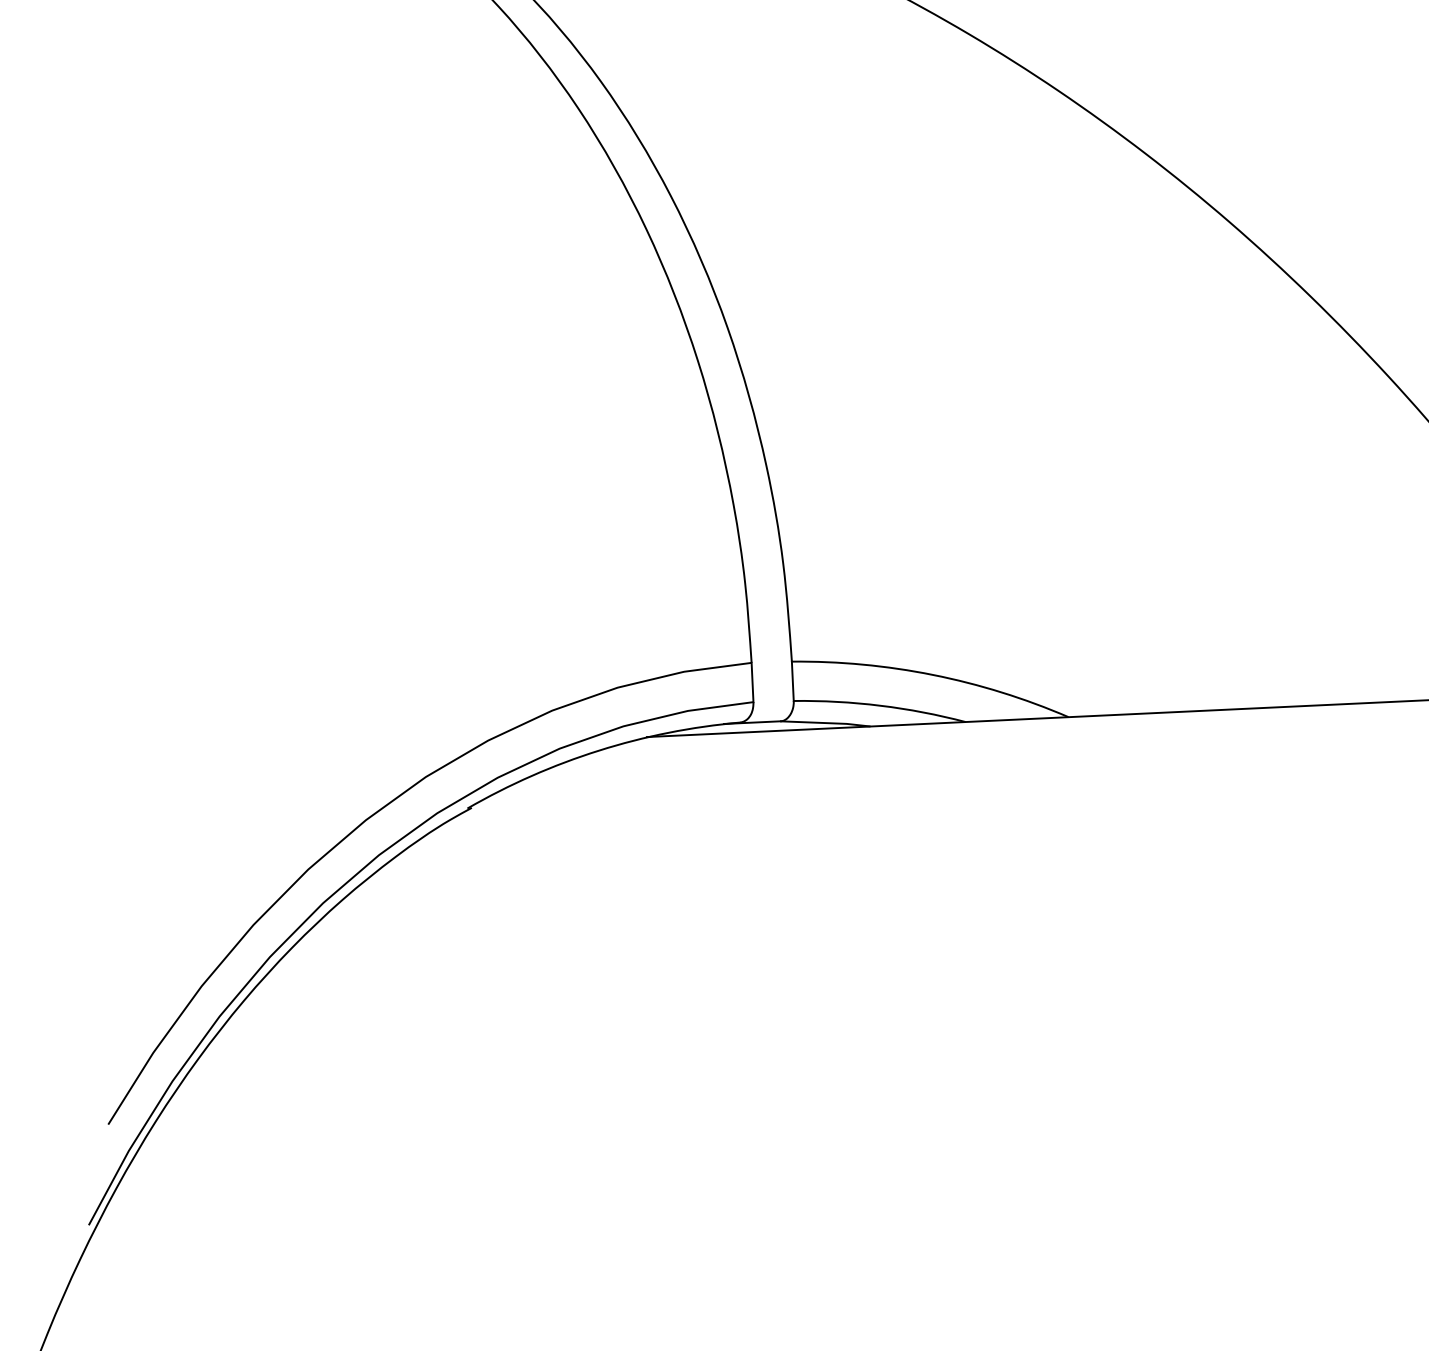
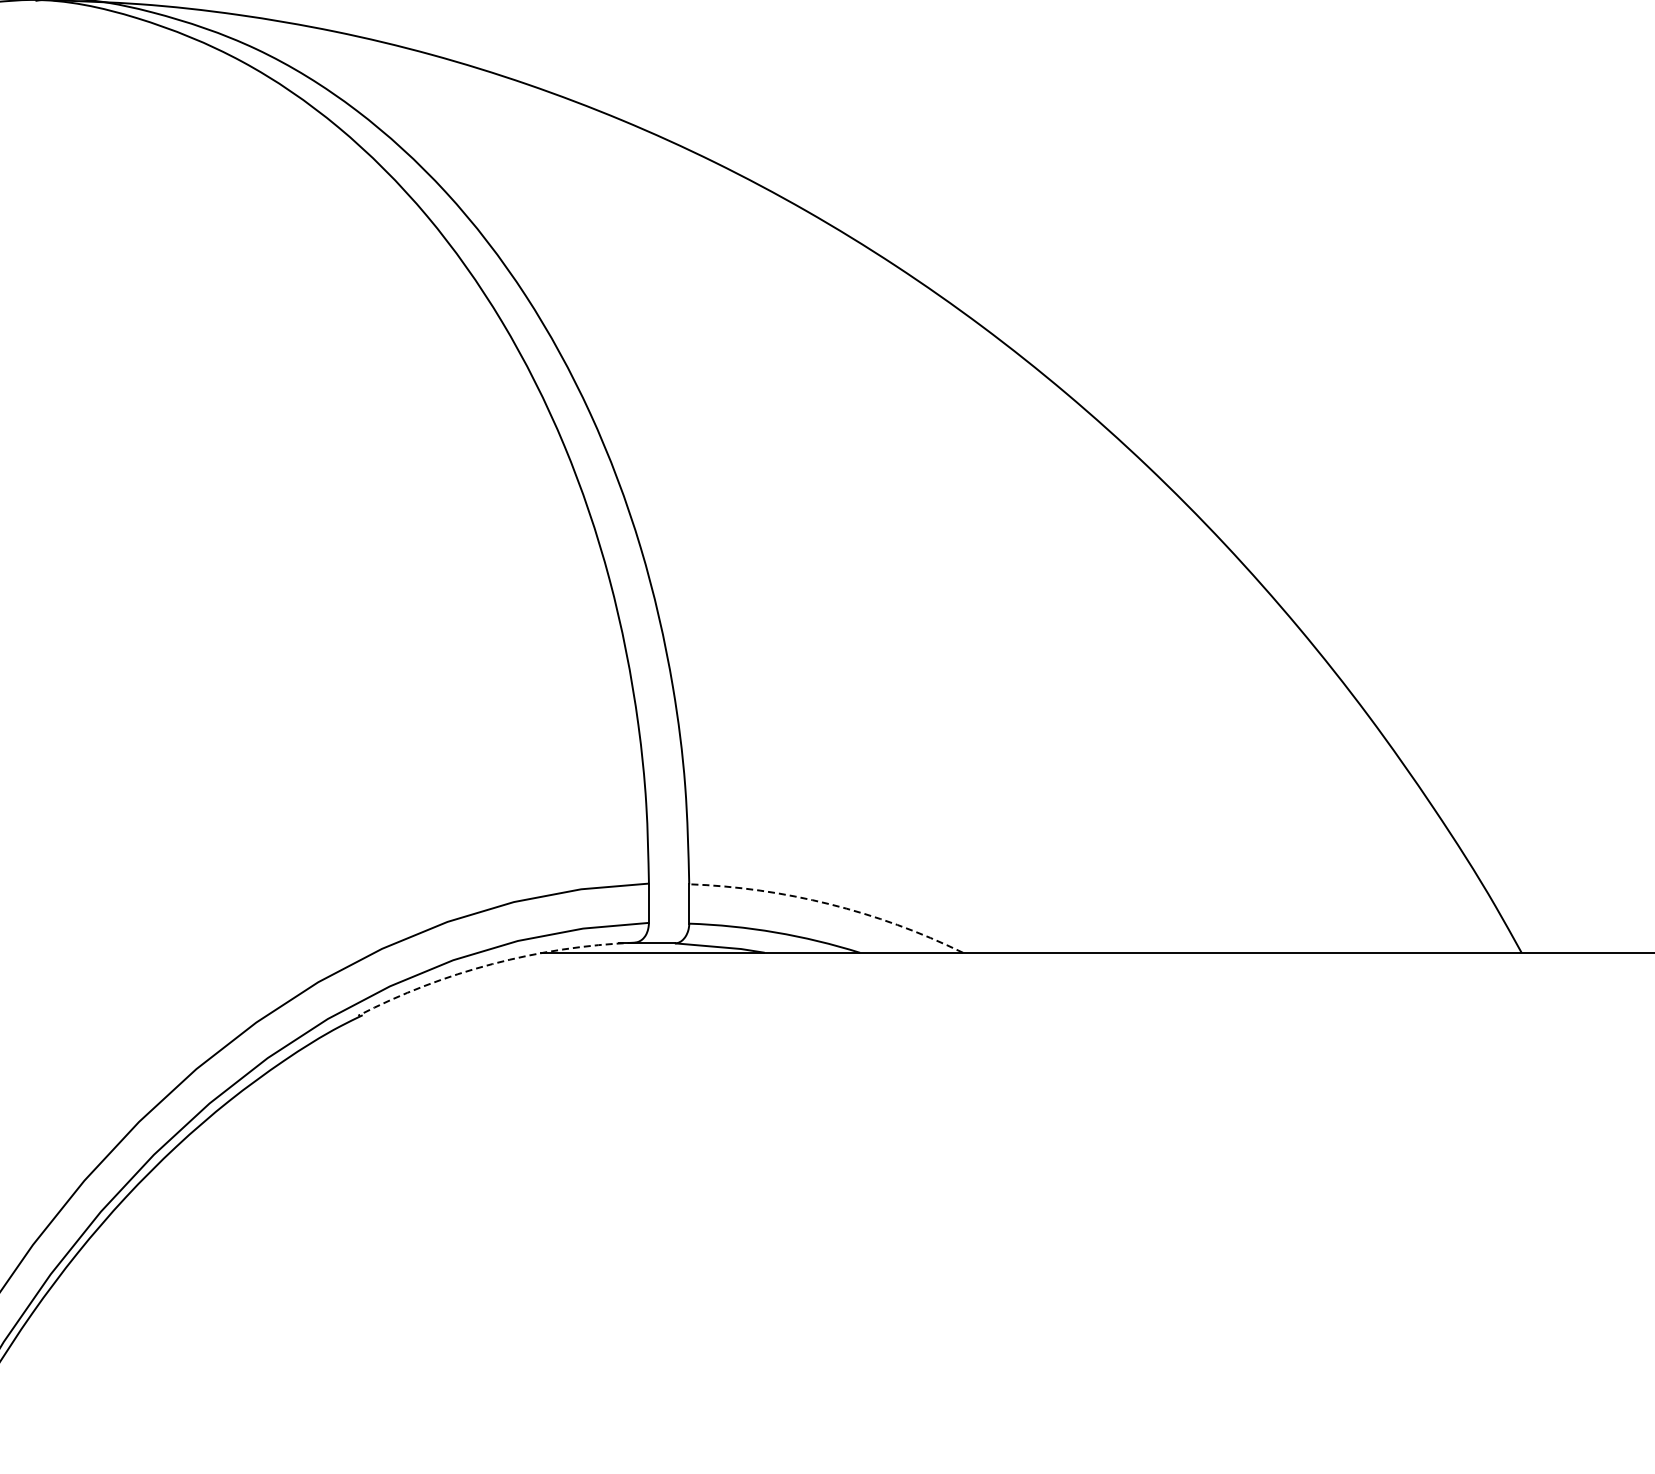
arc: (932, 675) -> (829, 904), solid -> dashed
arc: (599, 751) -> (492, 964), solid -> dashed

